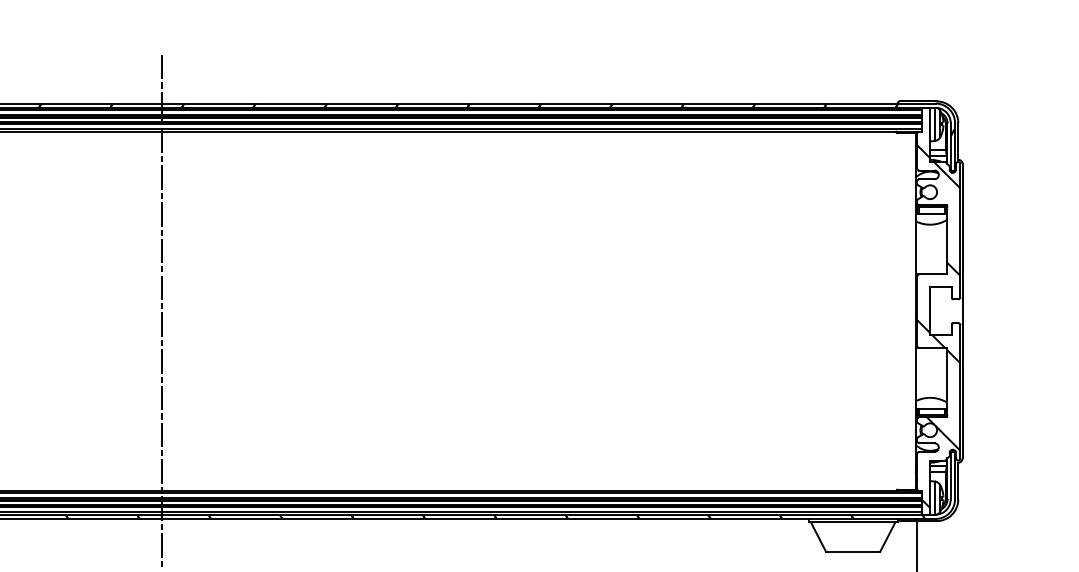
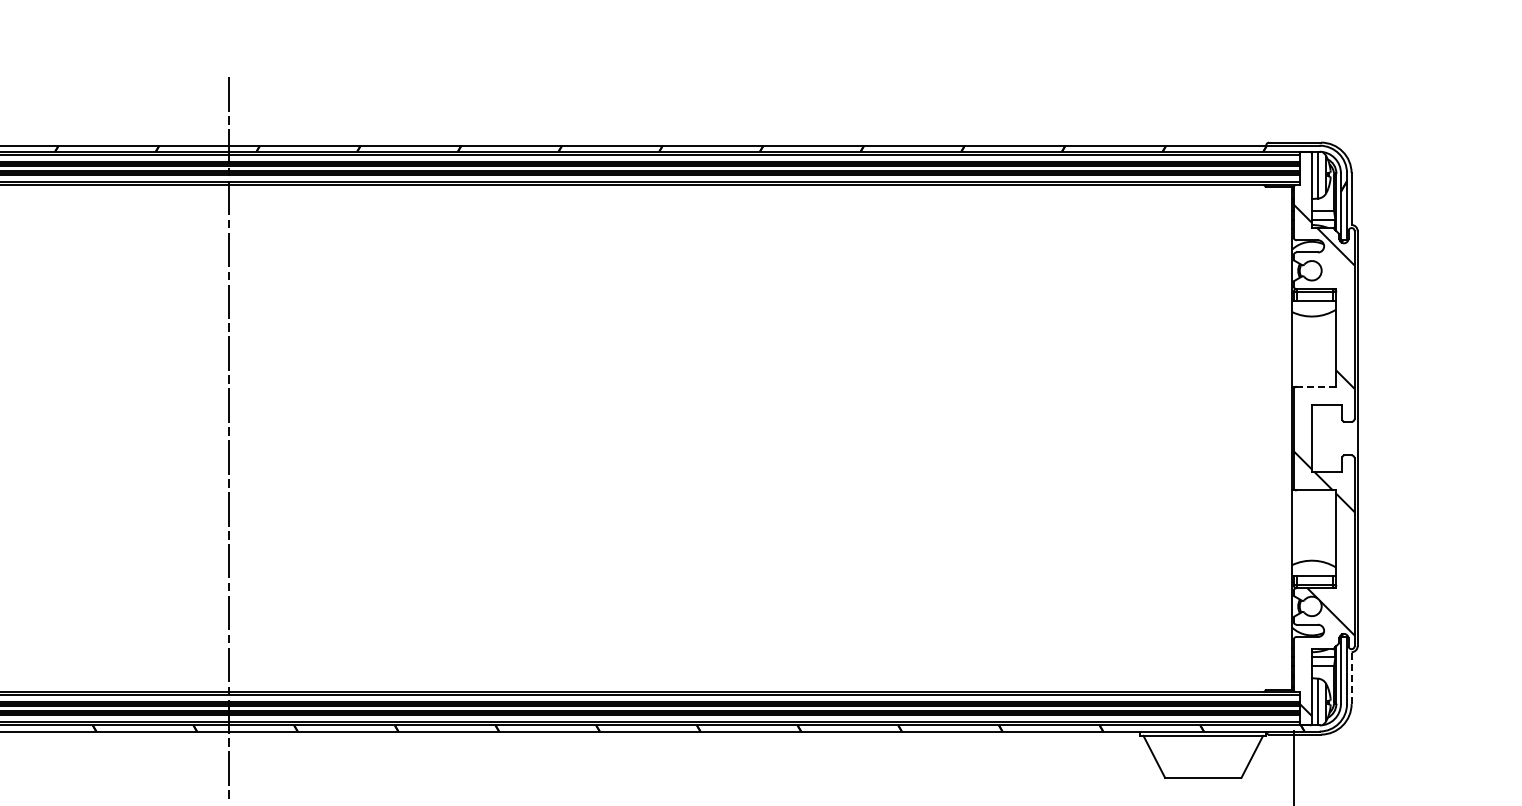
line: (933, 274) -> (1316, 386), solid -> dashed
line: (958, 481) -> (1351, 678), solid -> dashed

